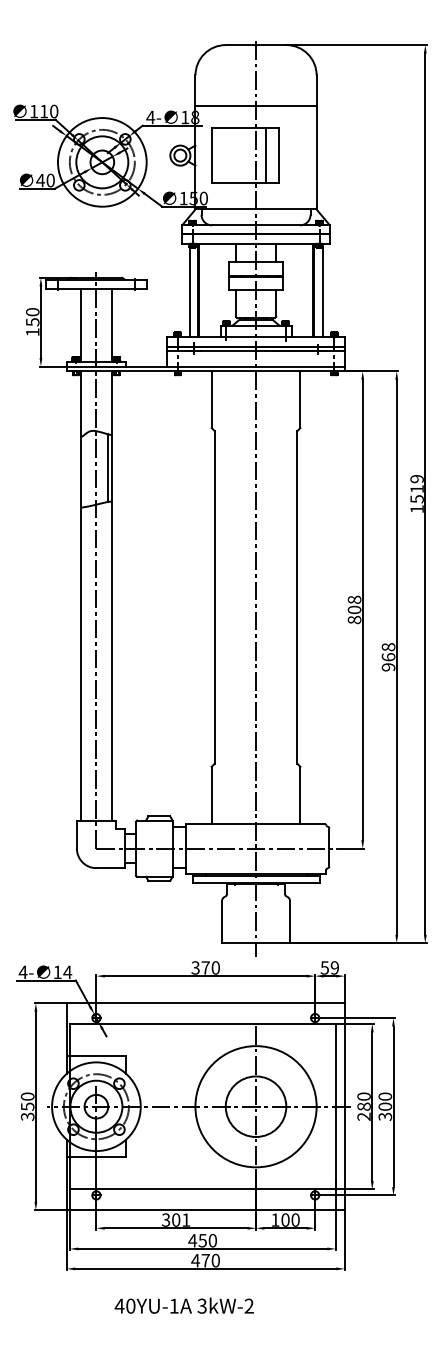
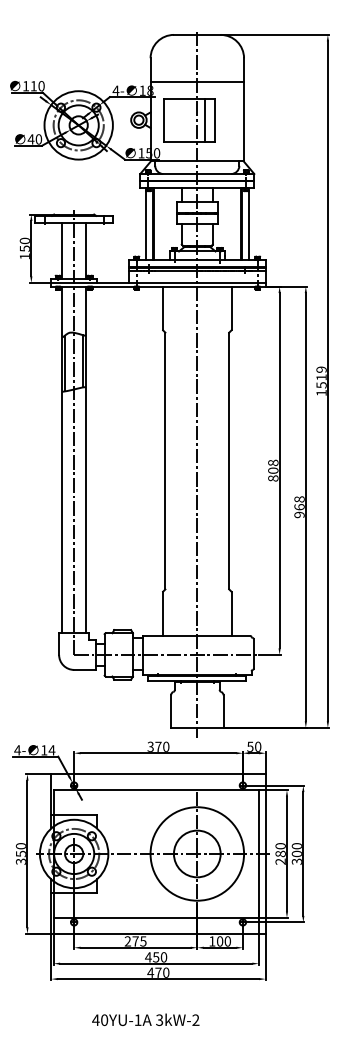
line: (84, 470) -> (64, 363), added
text: (334, 967) -> (257, 746), 59 -> 50
text: (176, 1219) -> (135, 940), 301 -> 275
text: (183, 1305) -> (145, 1019), moved

